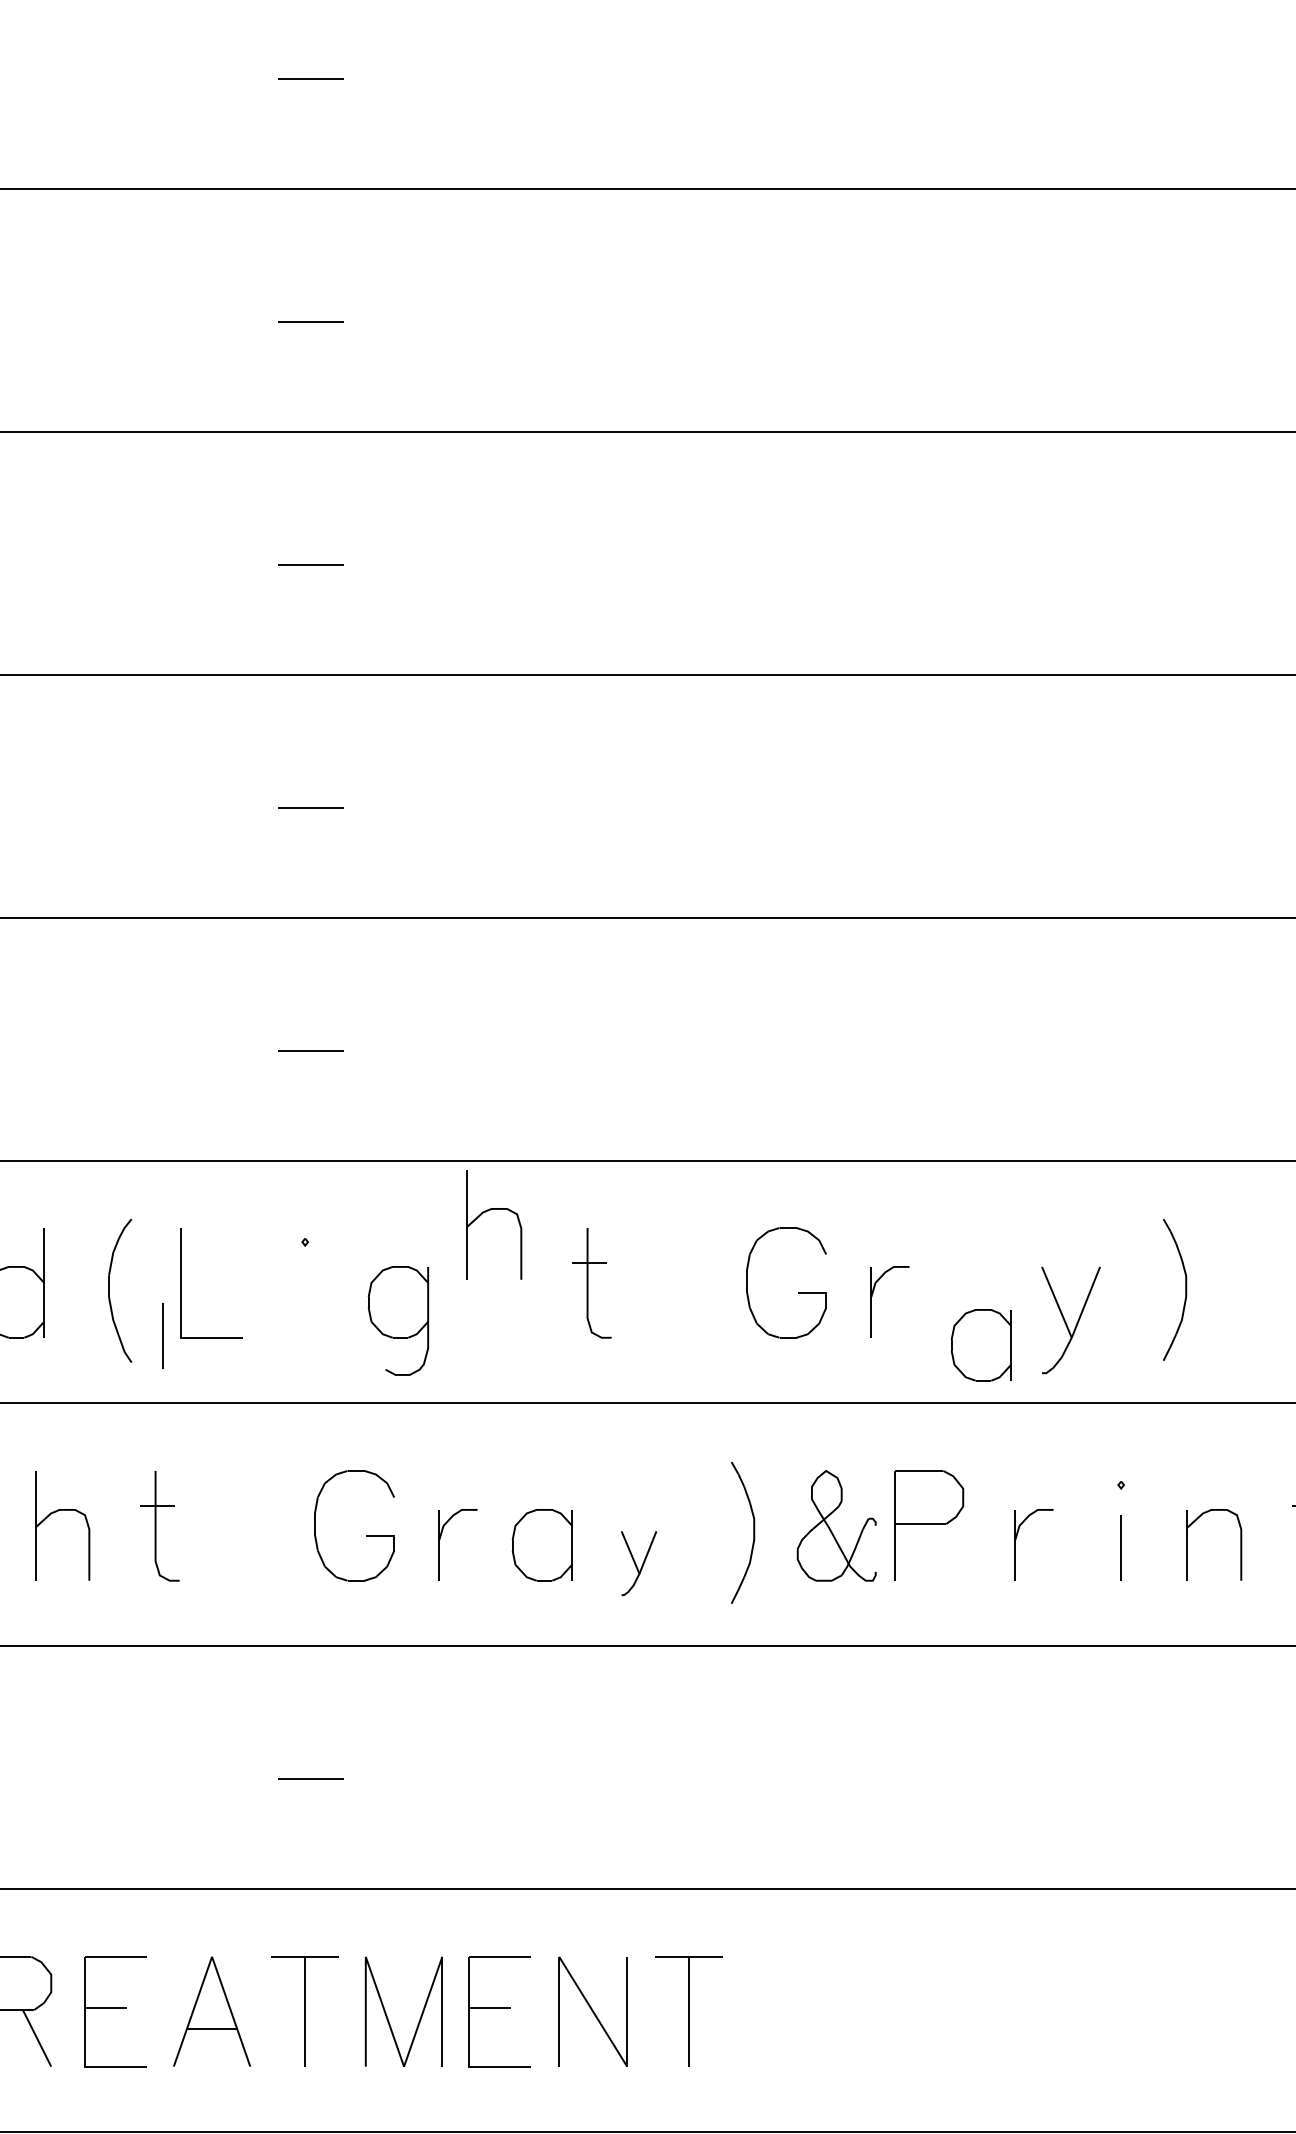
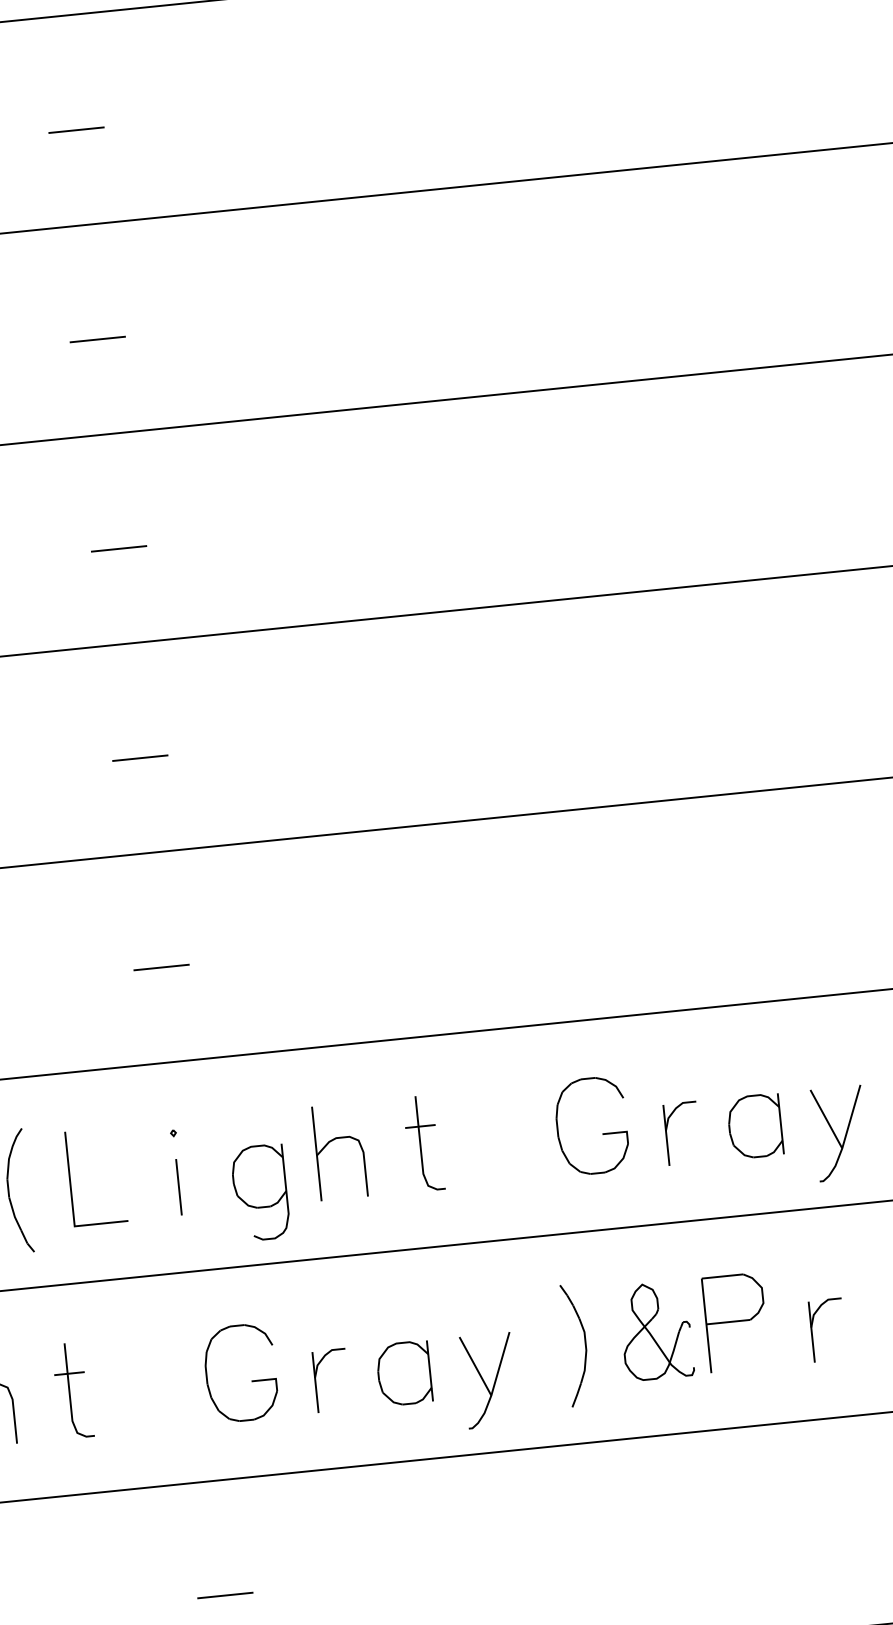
part: (488, 1211) -> (333, 1140), moved
line: (162, 1335) -> (178, 1186), moved
part: (980, 1345) -> (754, 1126), moved
part: (638, 1563) -> (488, 1380), size x1.67

